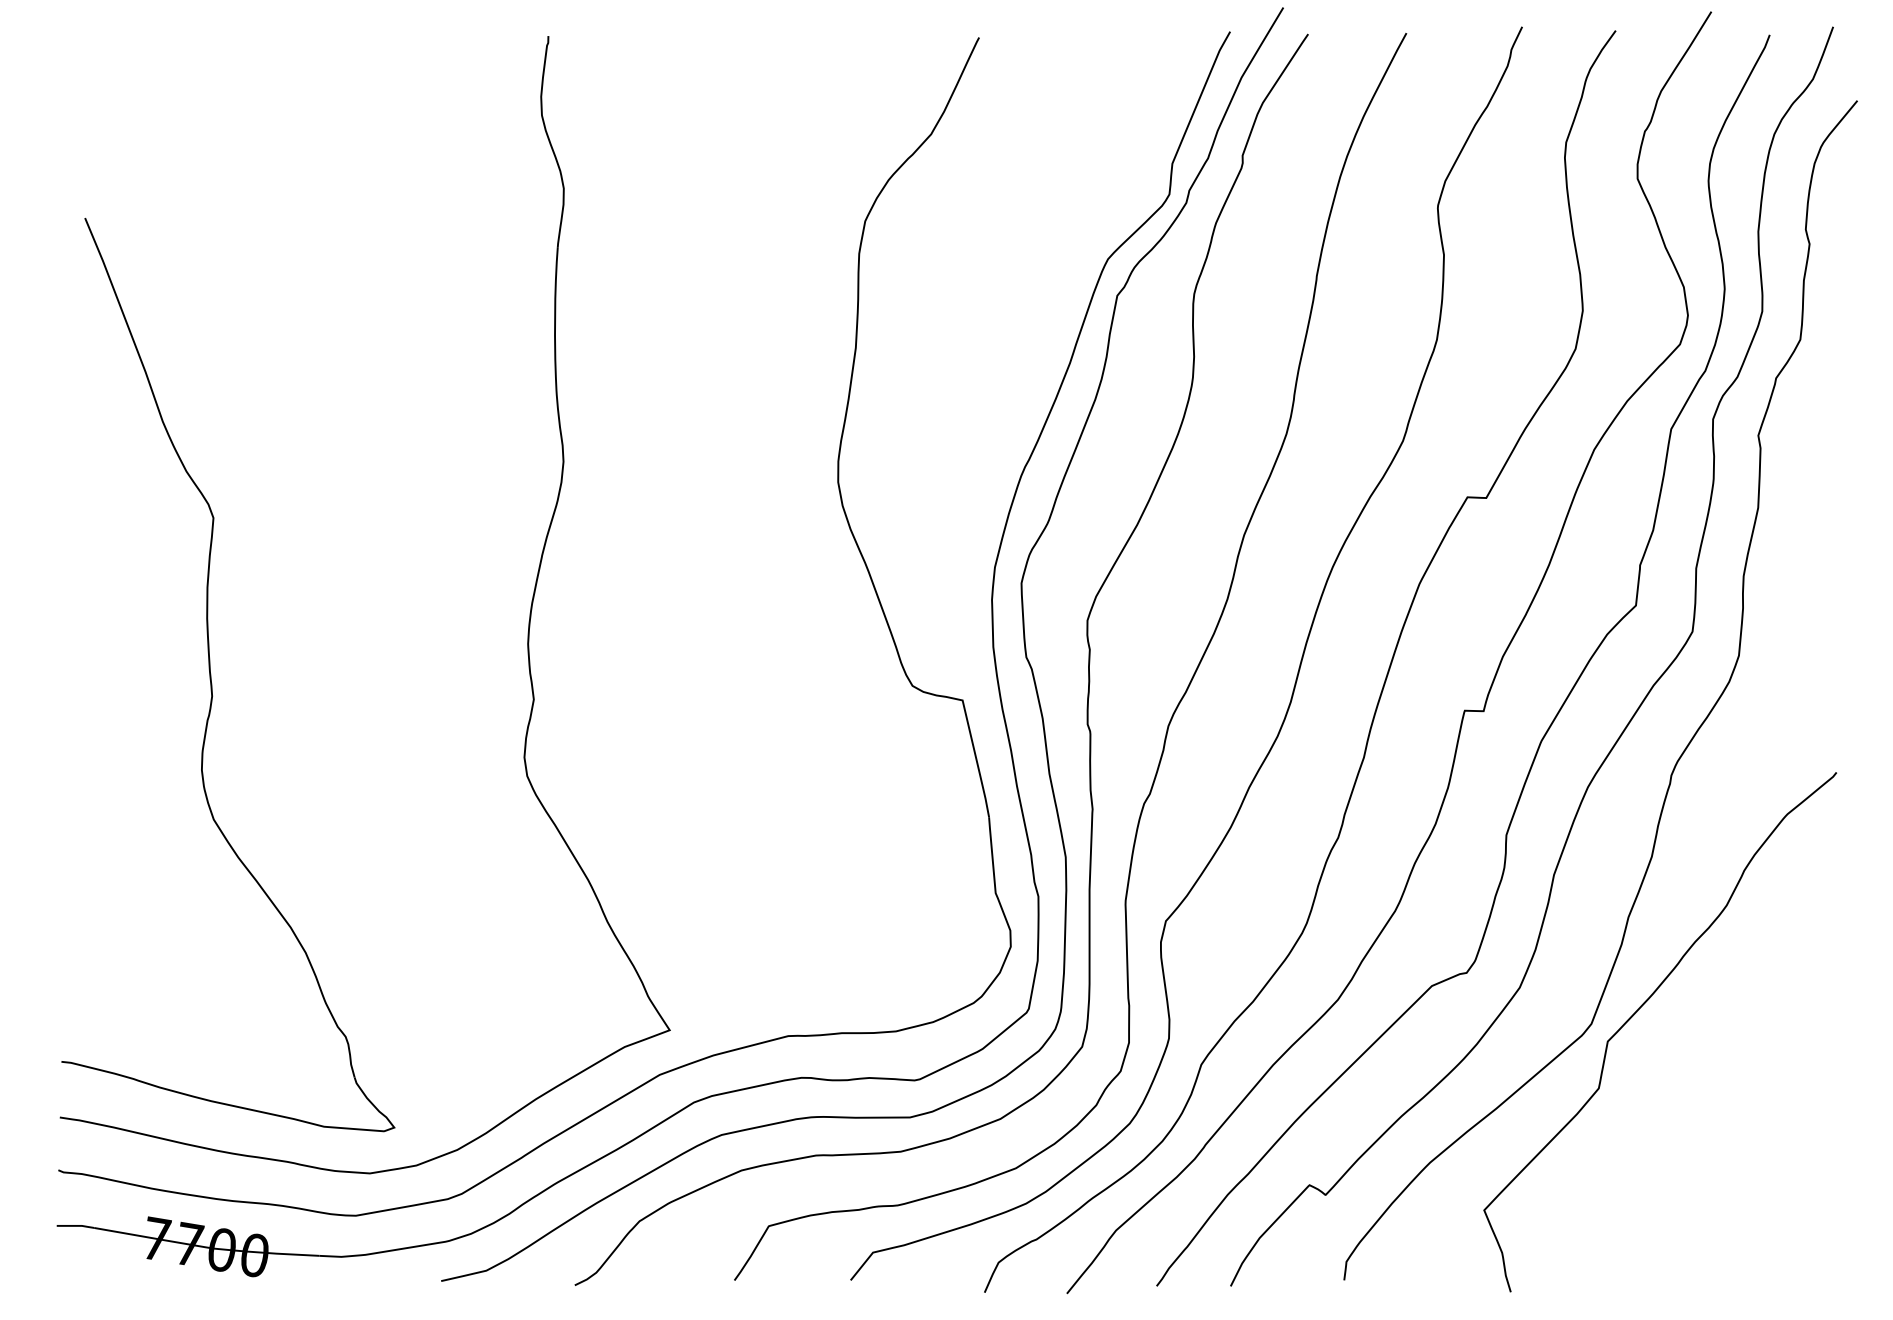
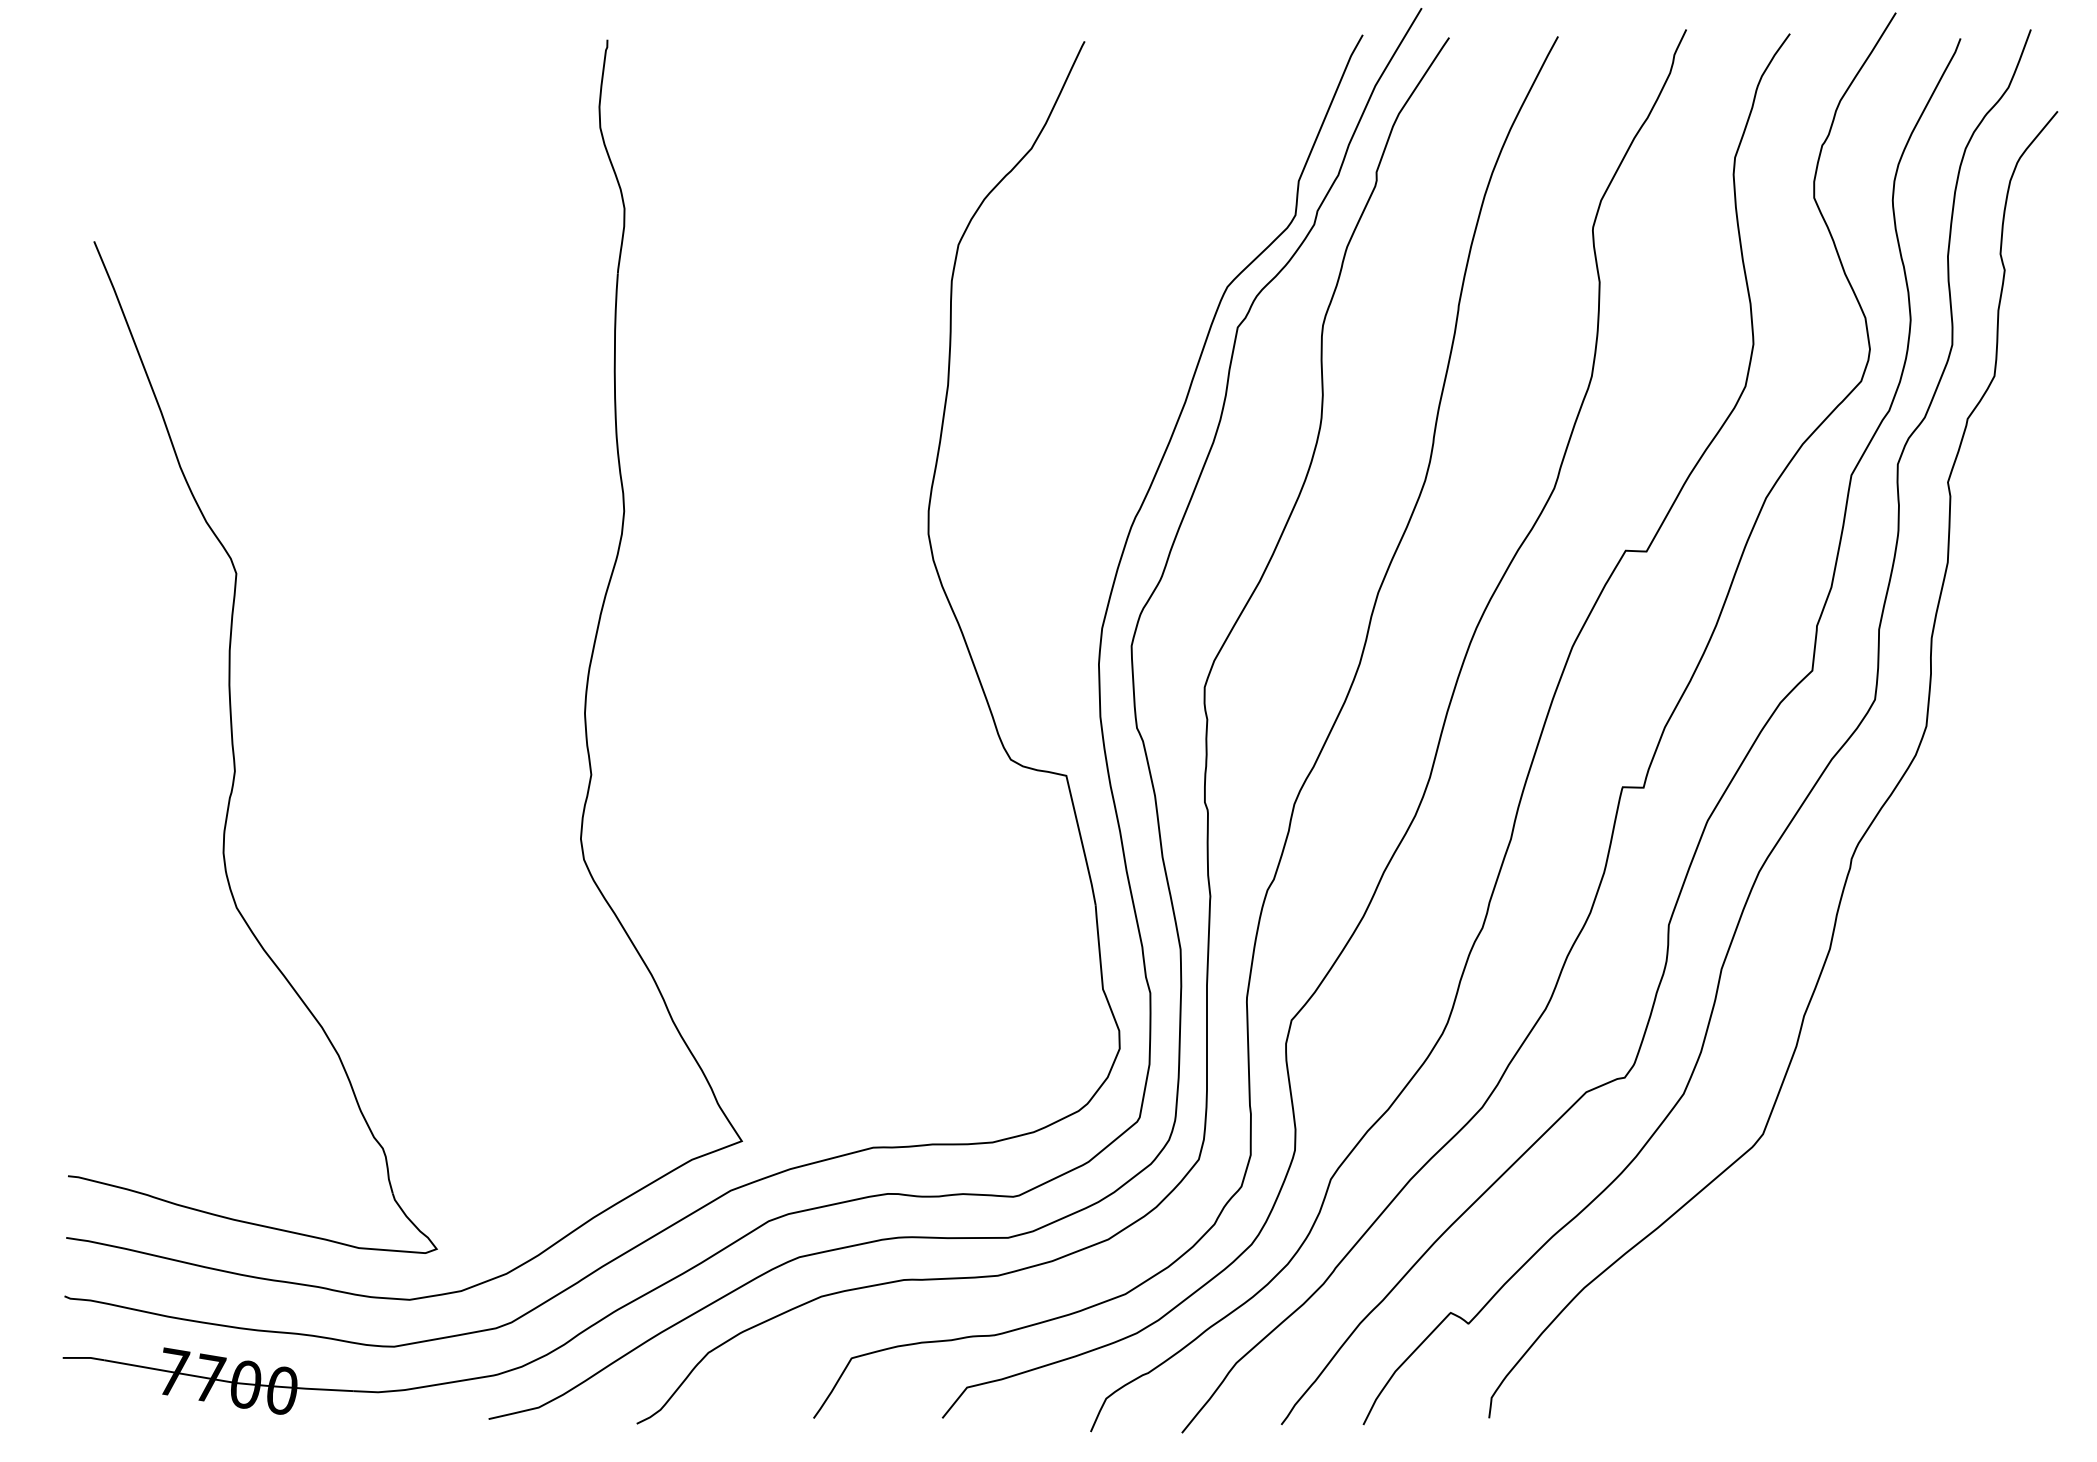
curve: (1635, 1014) -> (1811, 1123), removed

